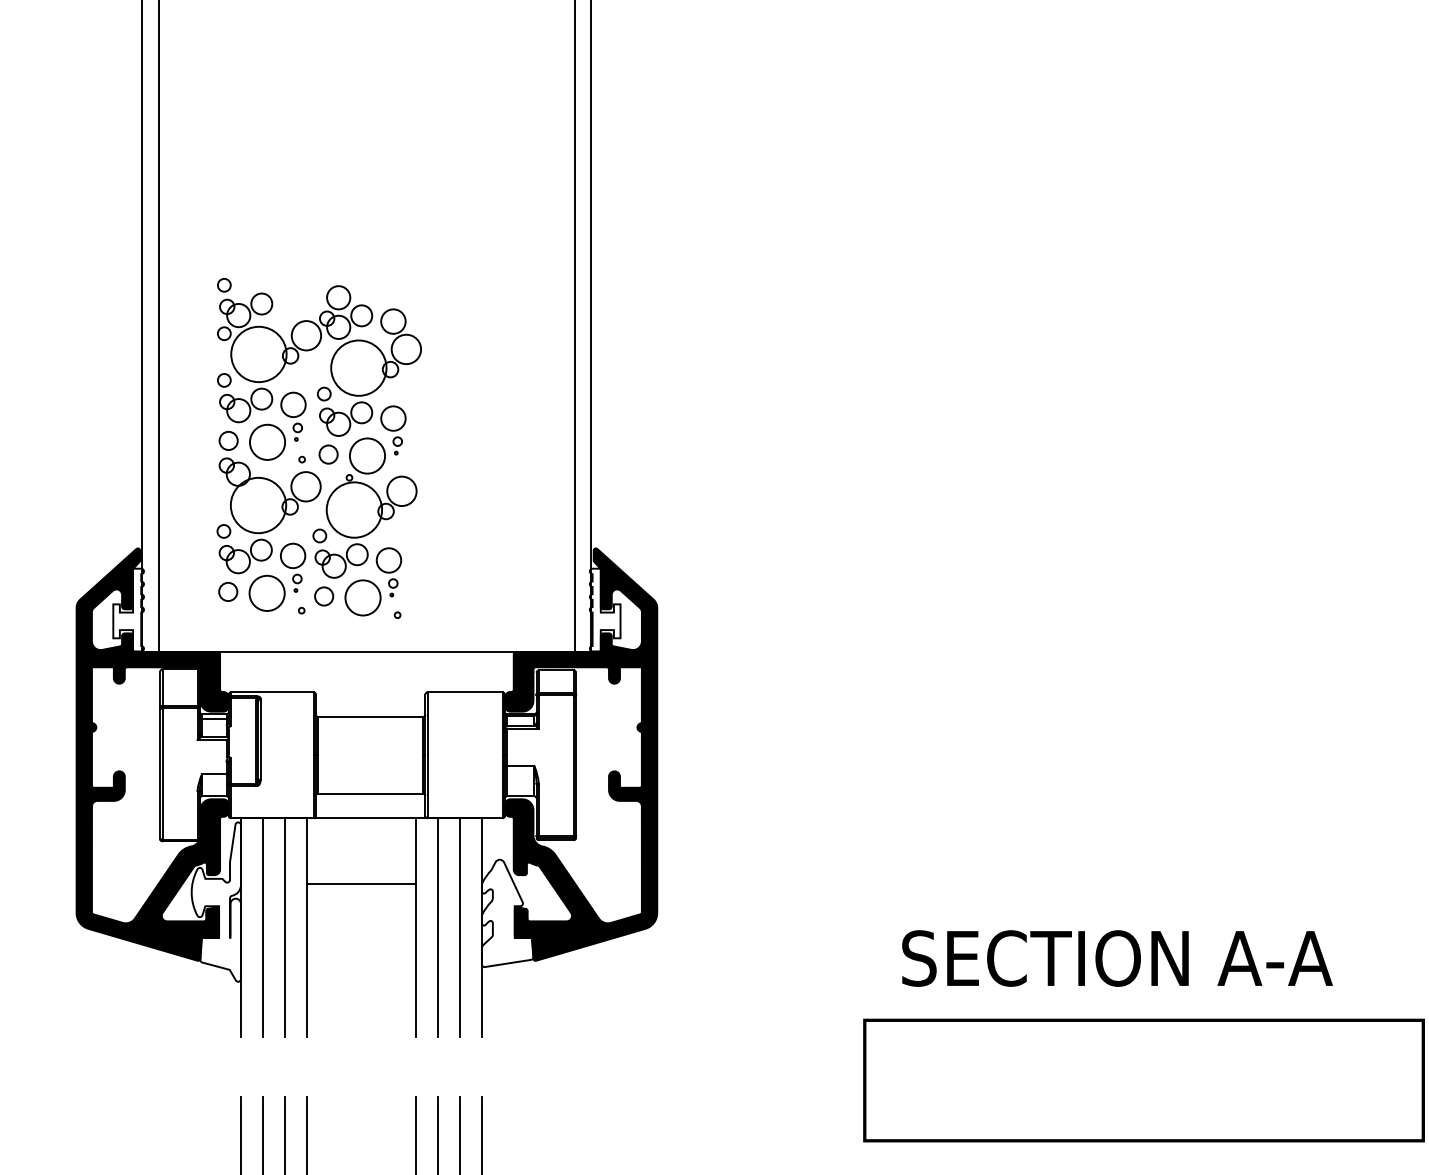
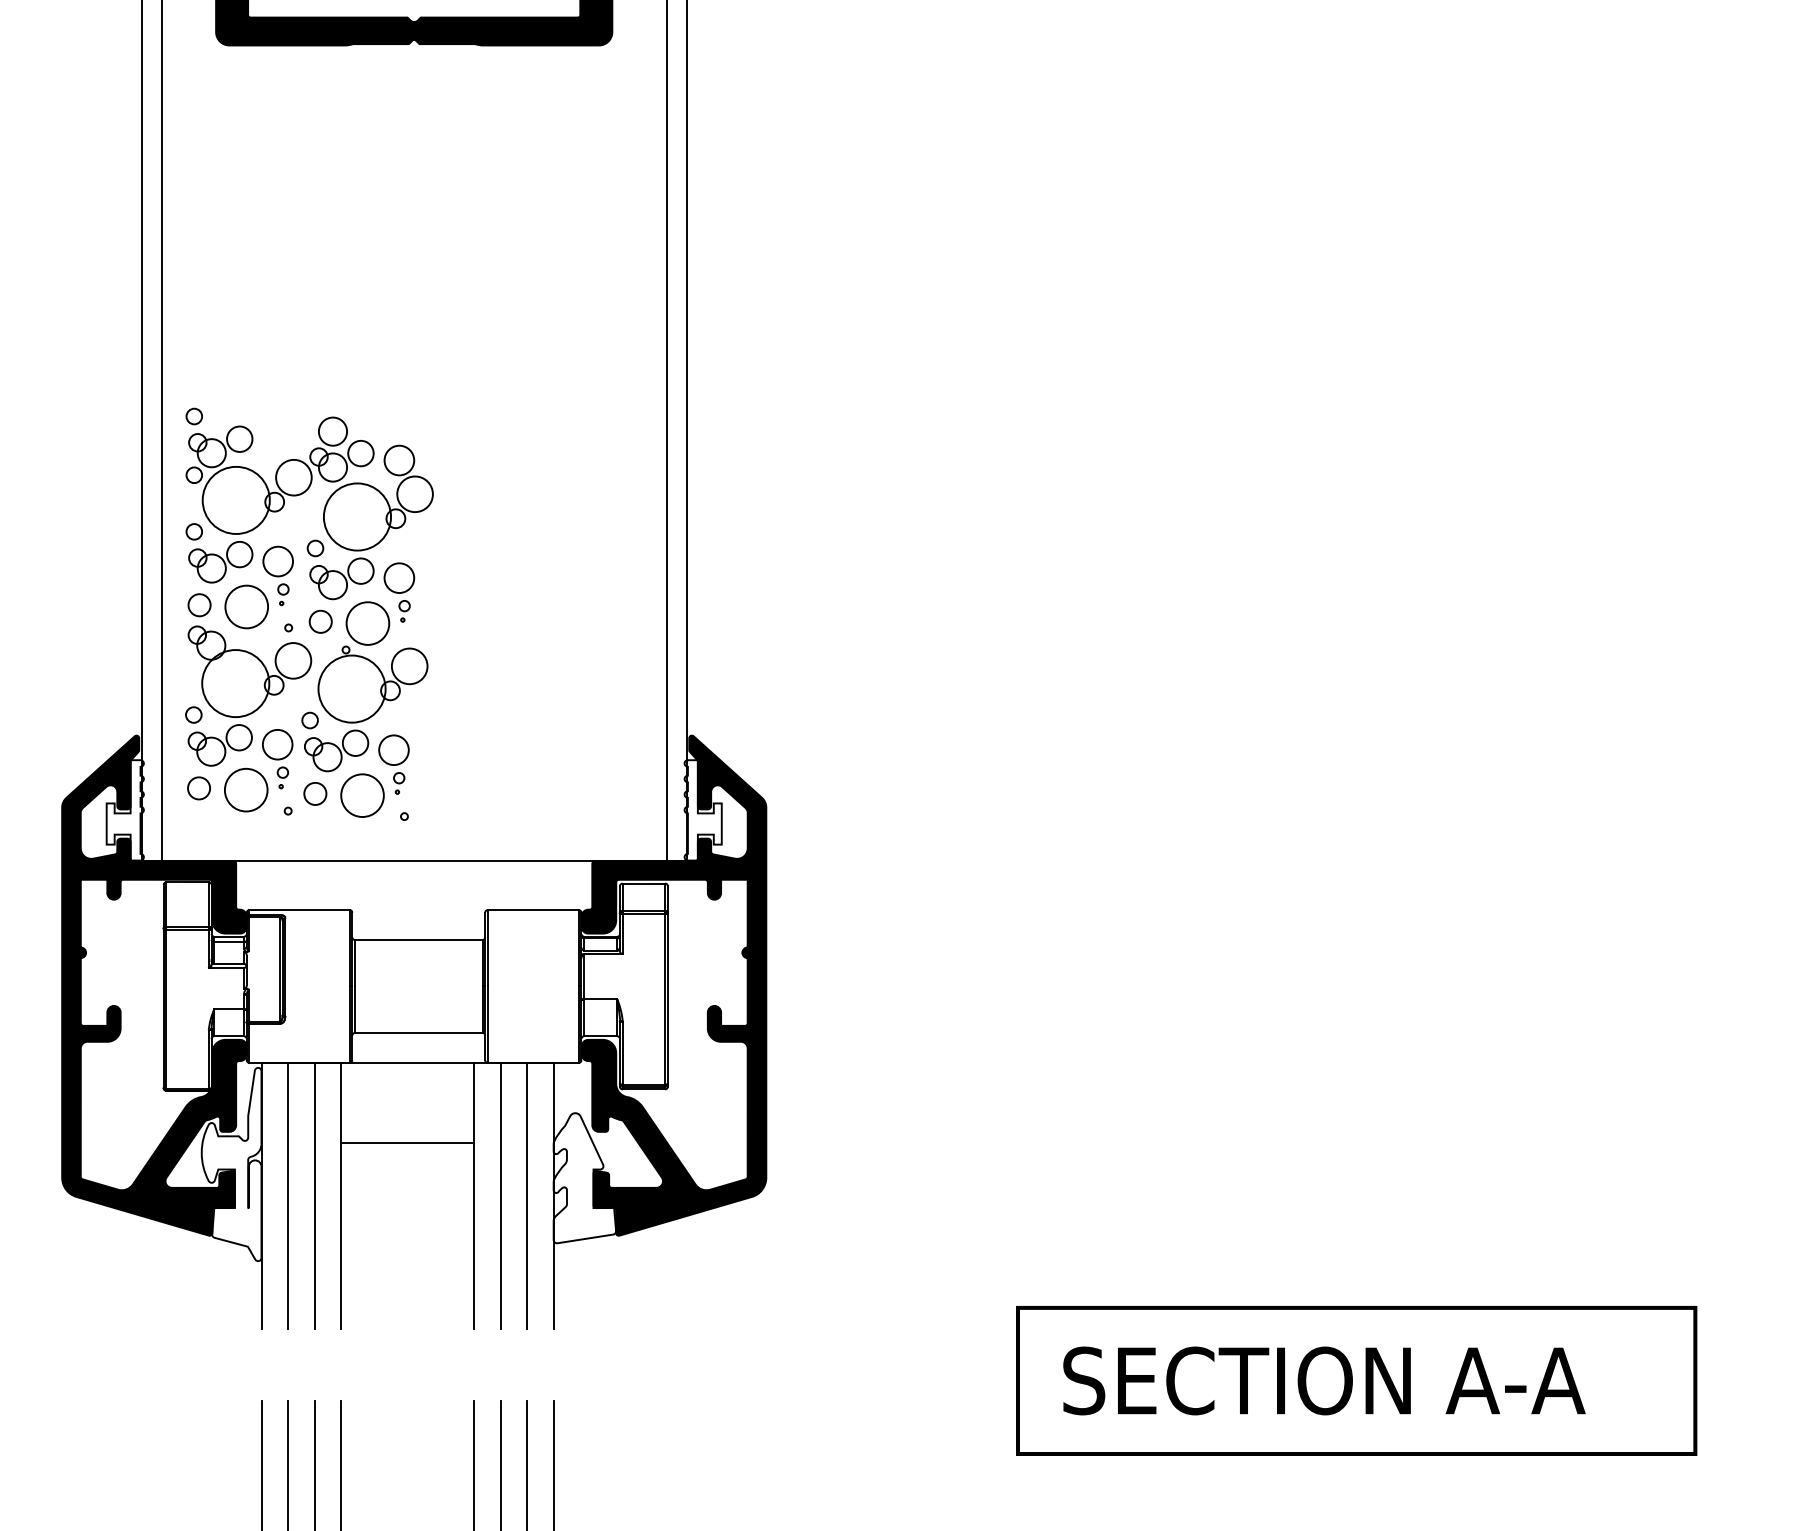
part: (319, 447) -> (309, 613), moved
text: (1117, 958) -> (1324, 1380), moved

